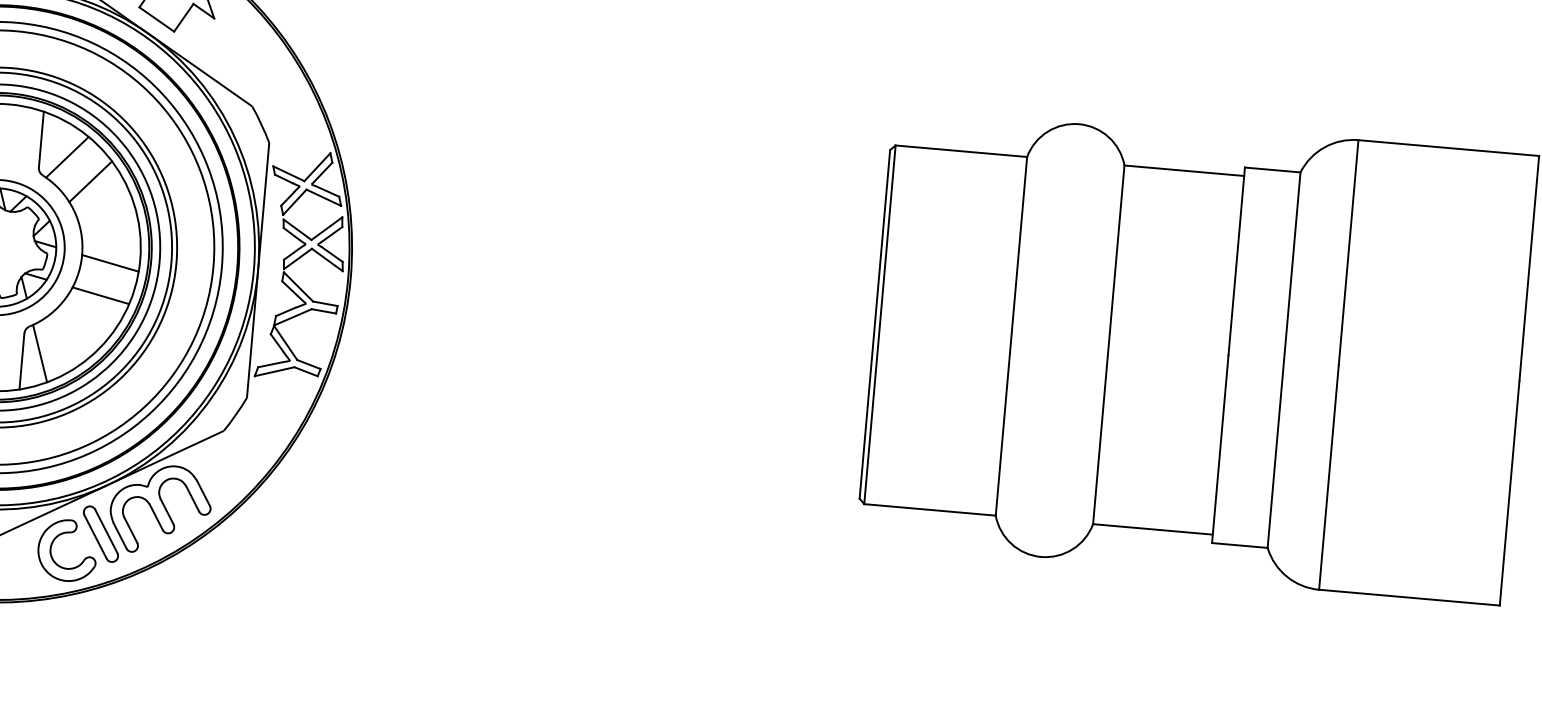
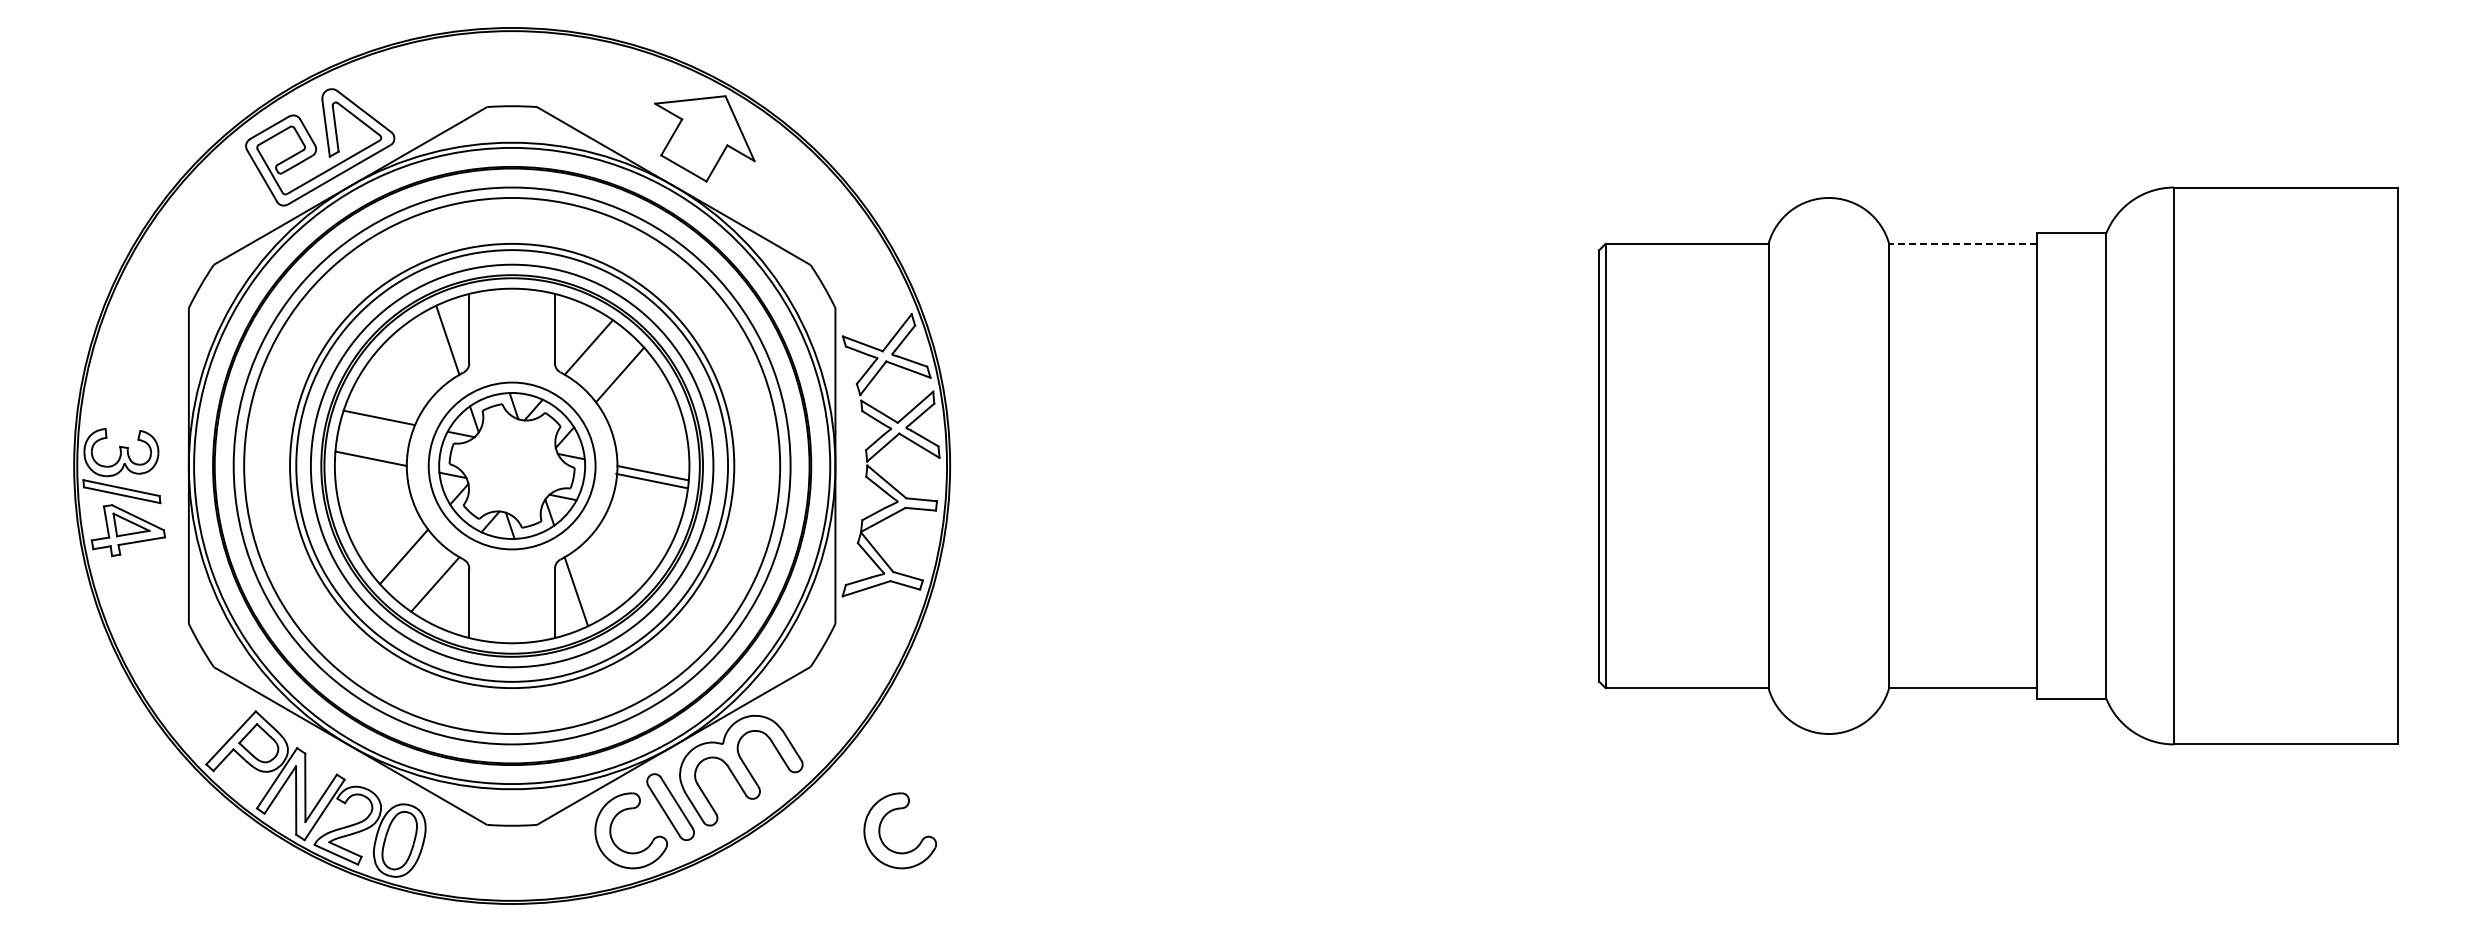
line: (1183, 170) -> (1962, 243), solid -> dashed
line: (100, 295) -> (651, 480), moved
part: (269, 563) -> (881, 824), added

